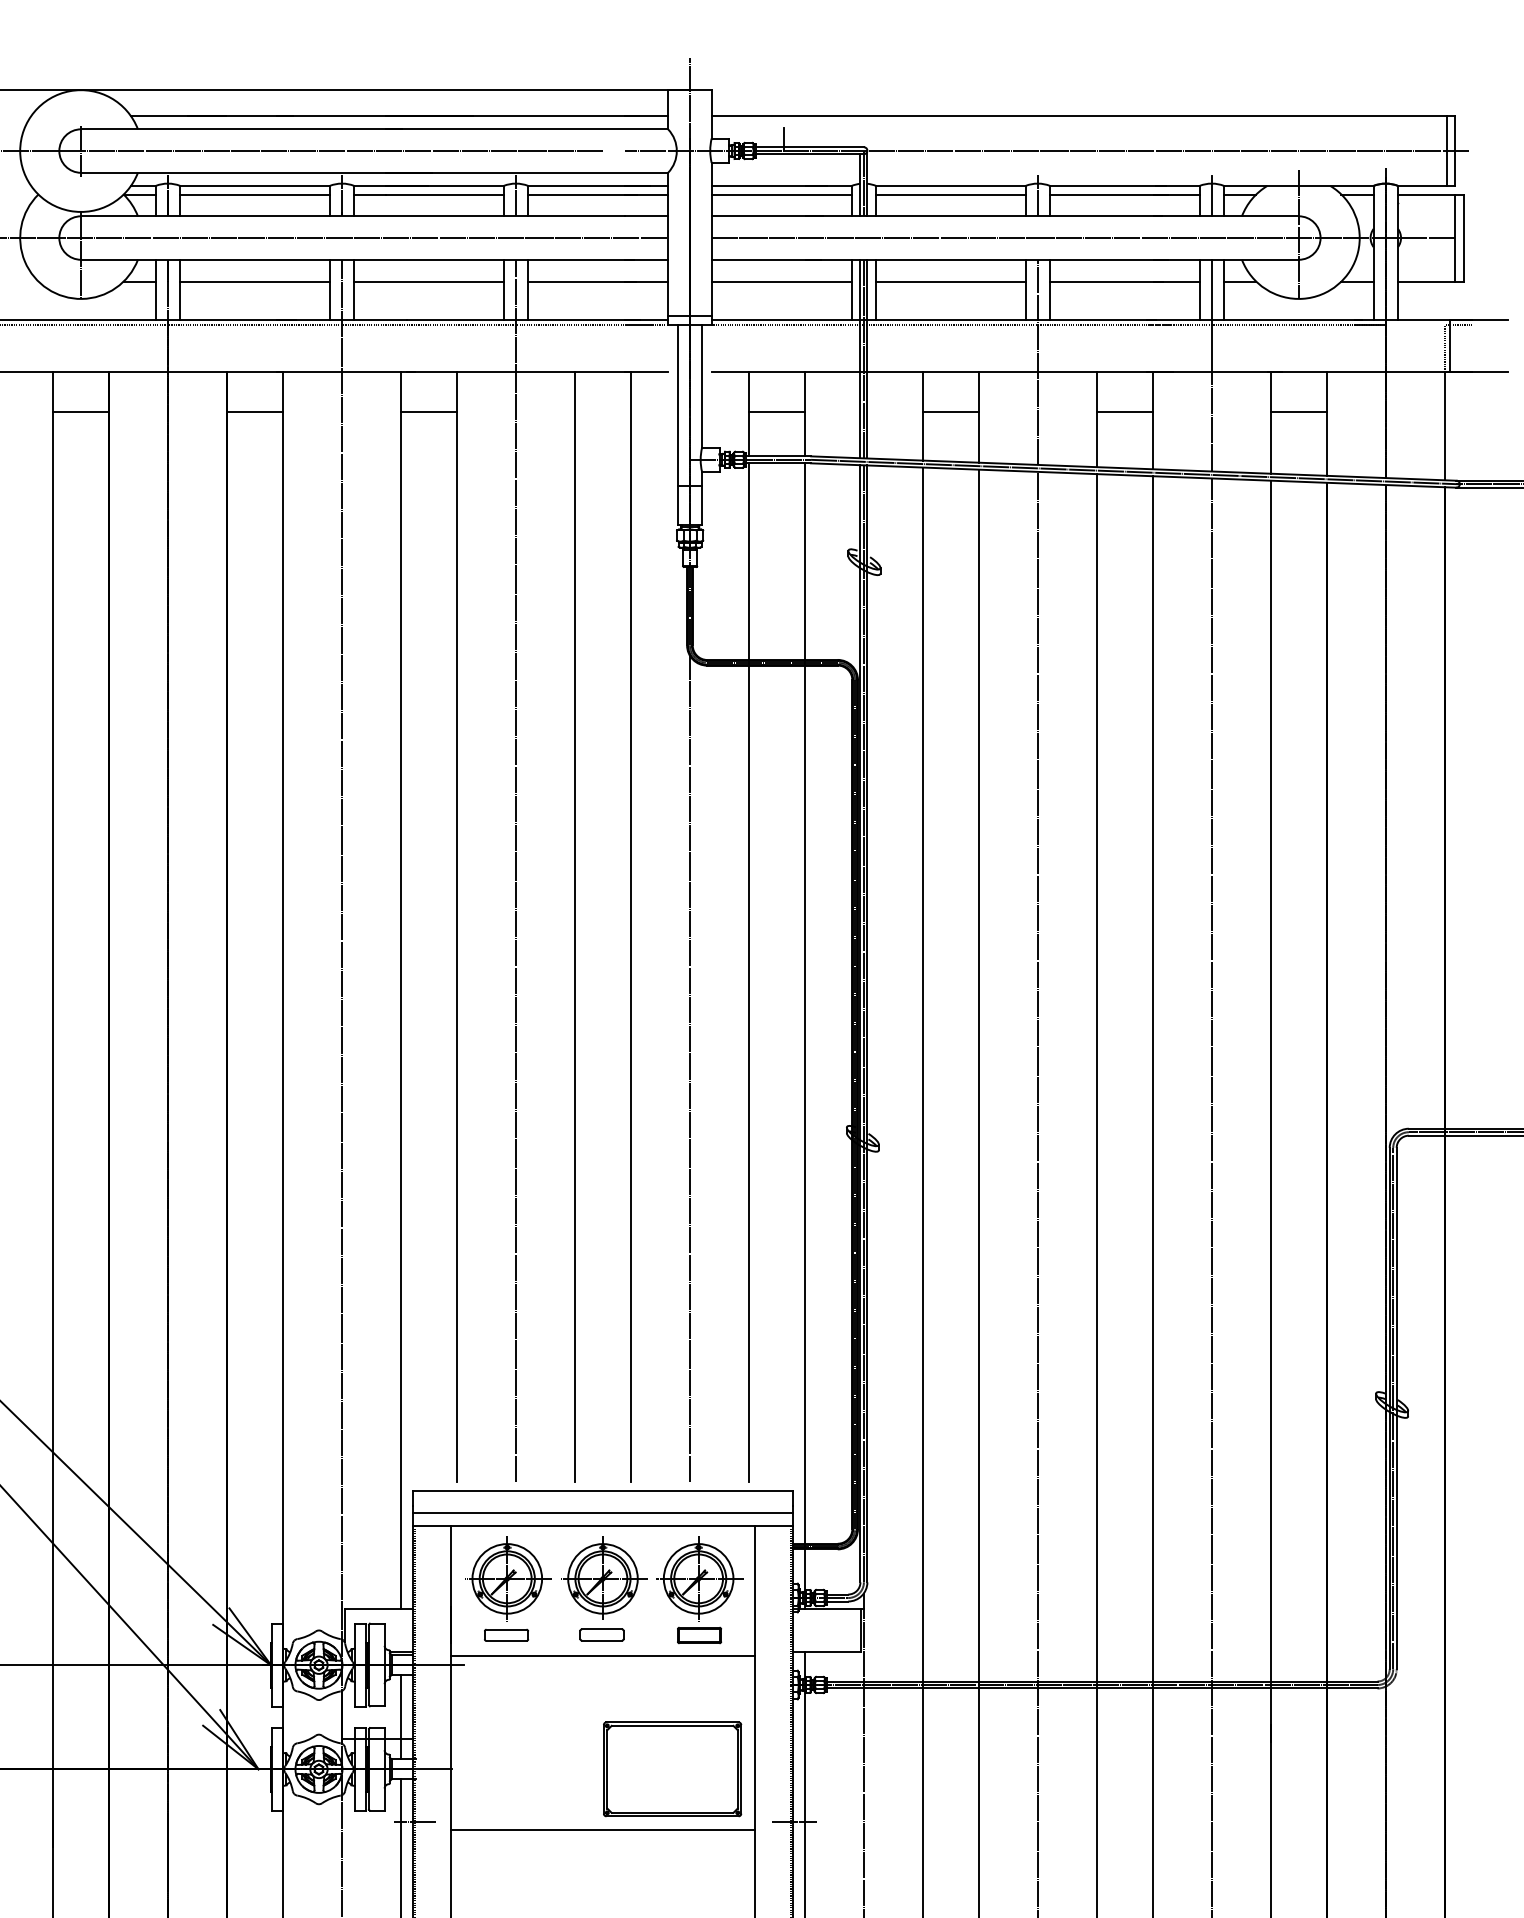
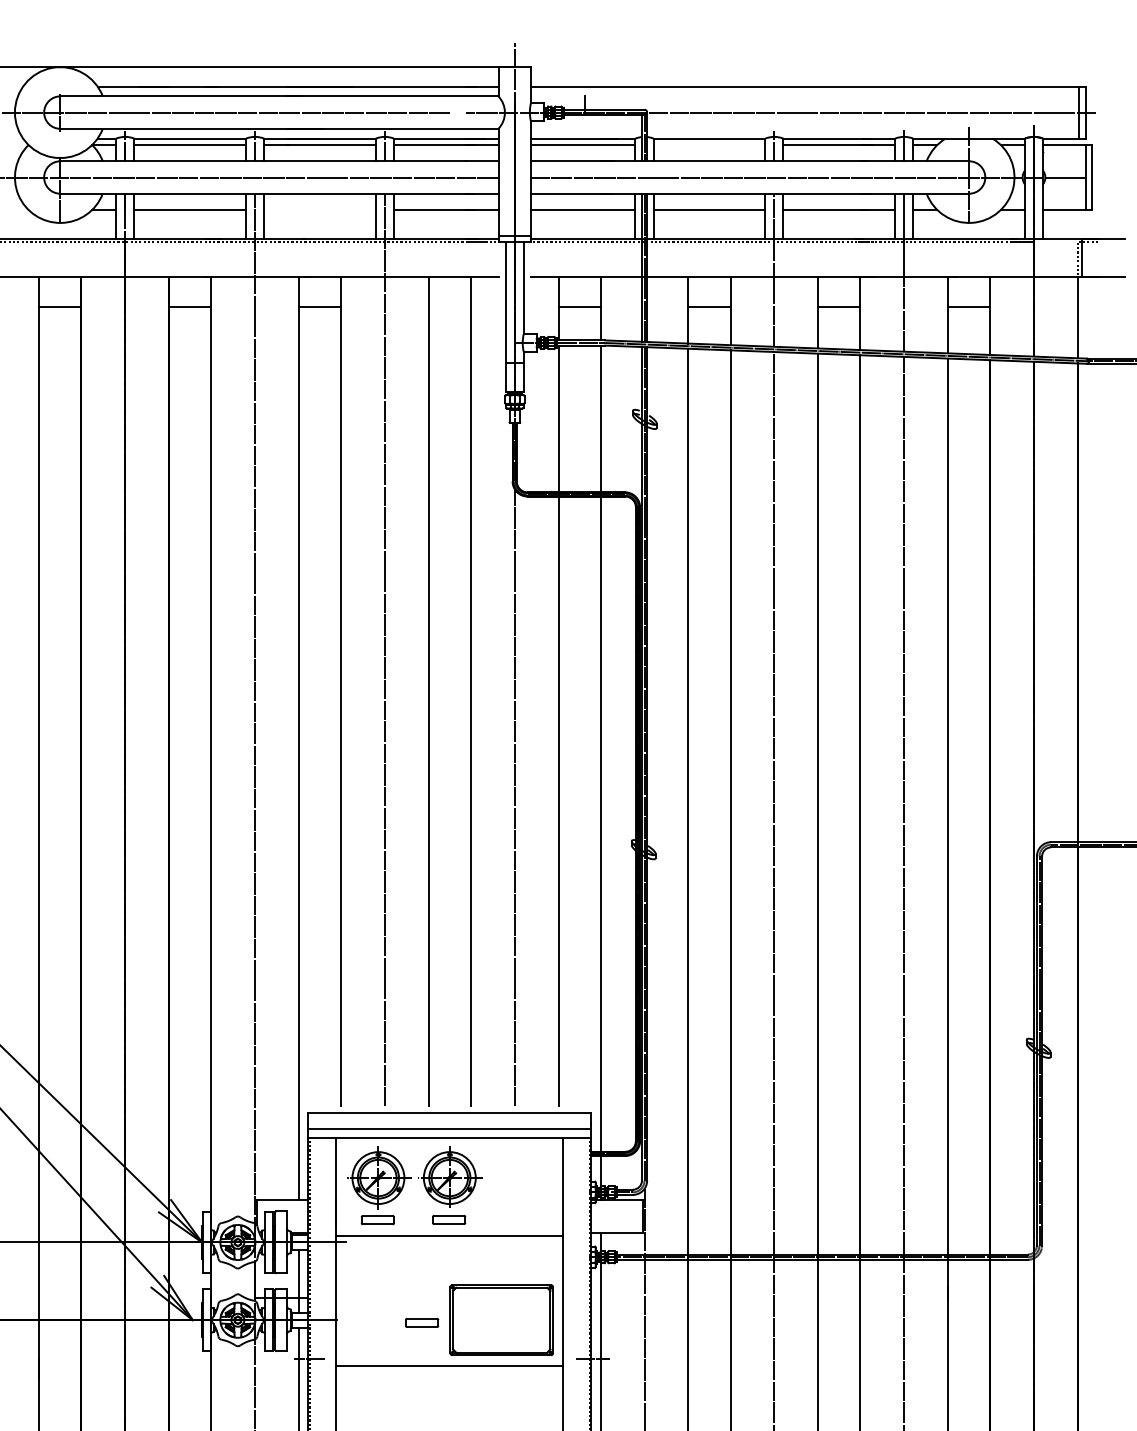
line: (950, 195) -> (709, 145), removed
line: (428, 280) -> (319, 209), removed
part: (700, 1590) -> (522, 1186), removed
part: (566, 1772) -> (422, 1322), added

